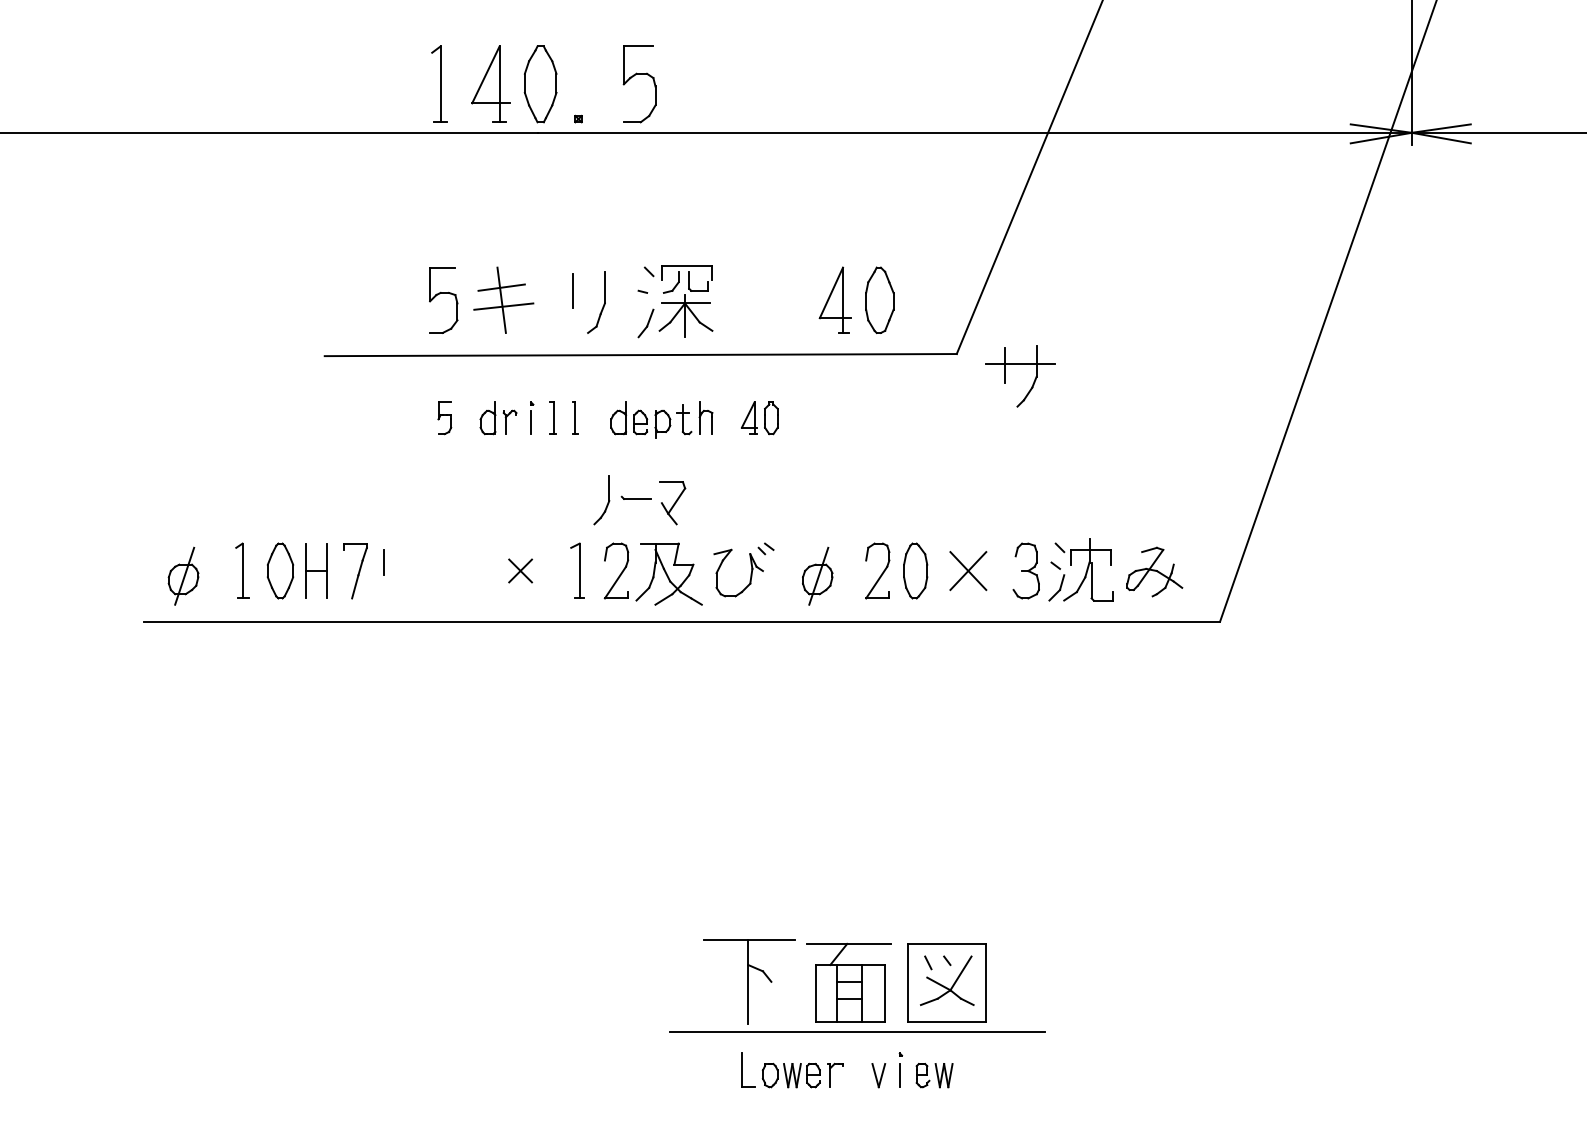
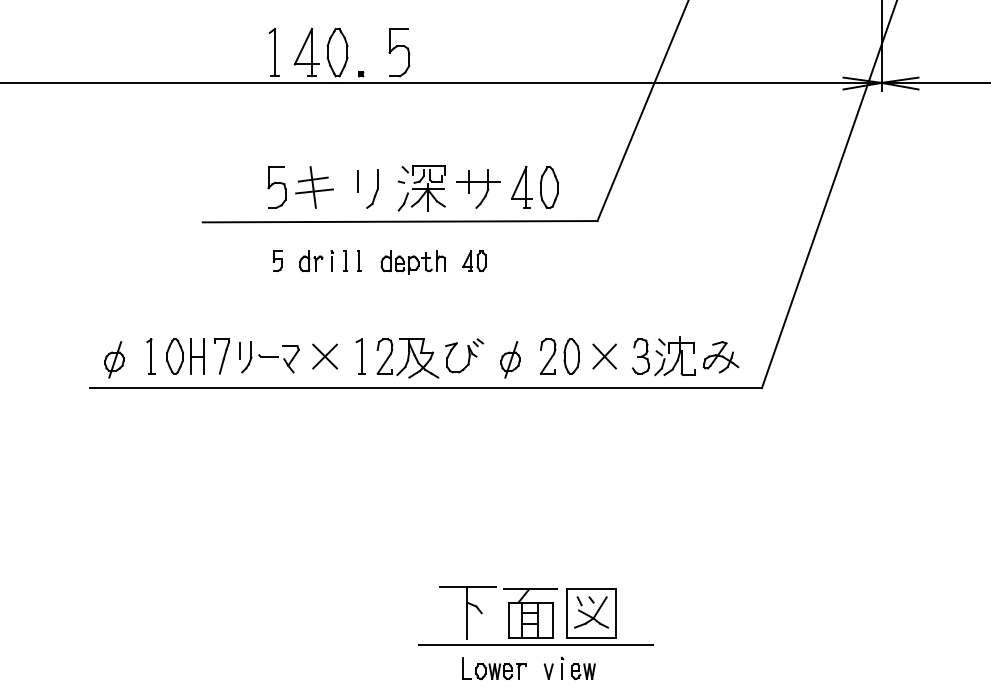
part: (1020, 375) -> (478, 188), moved
part: (639, 500) -> (270, 357), moved
part: (519, 570) -> (324, 356), size x1.67

